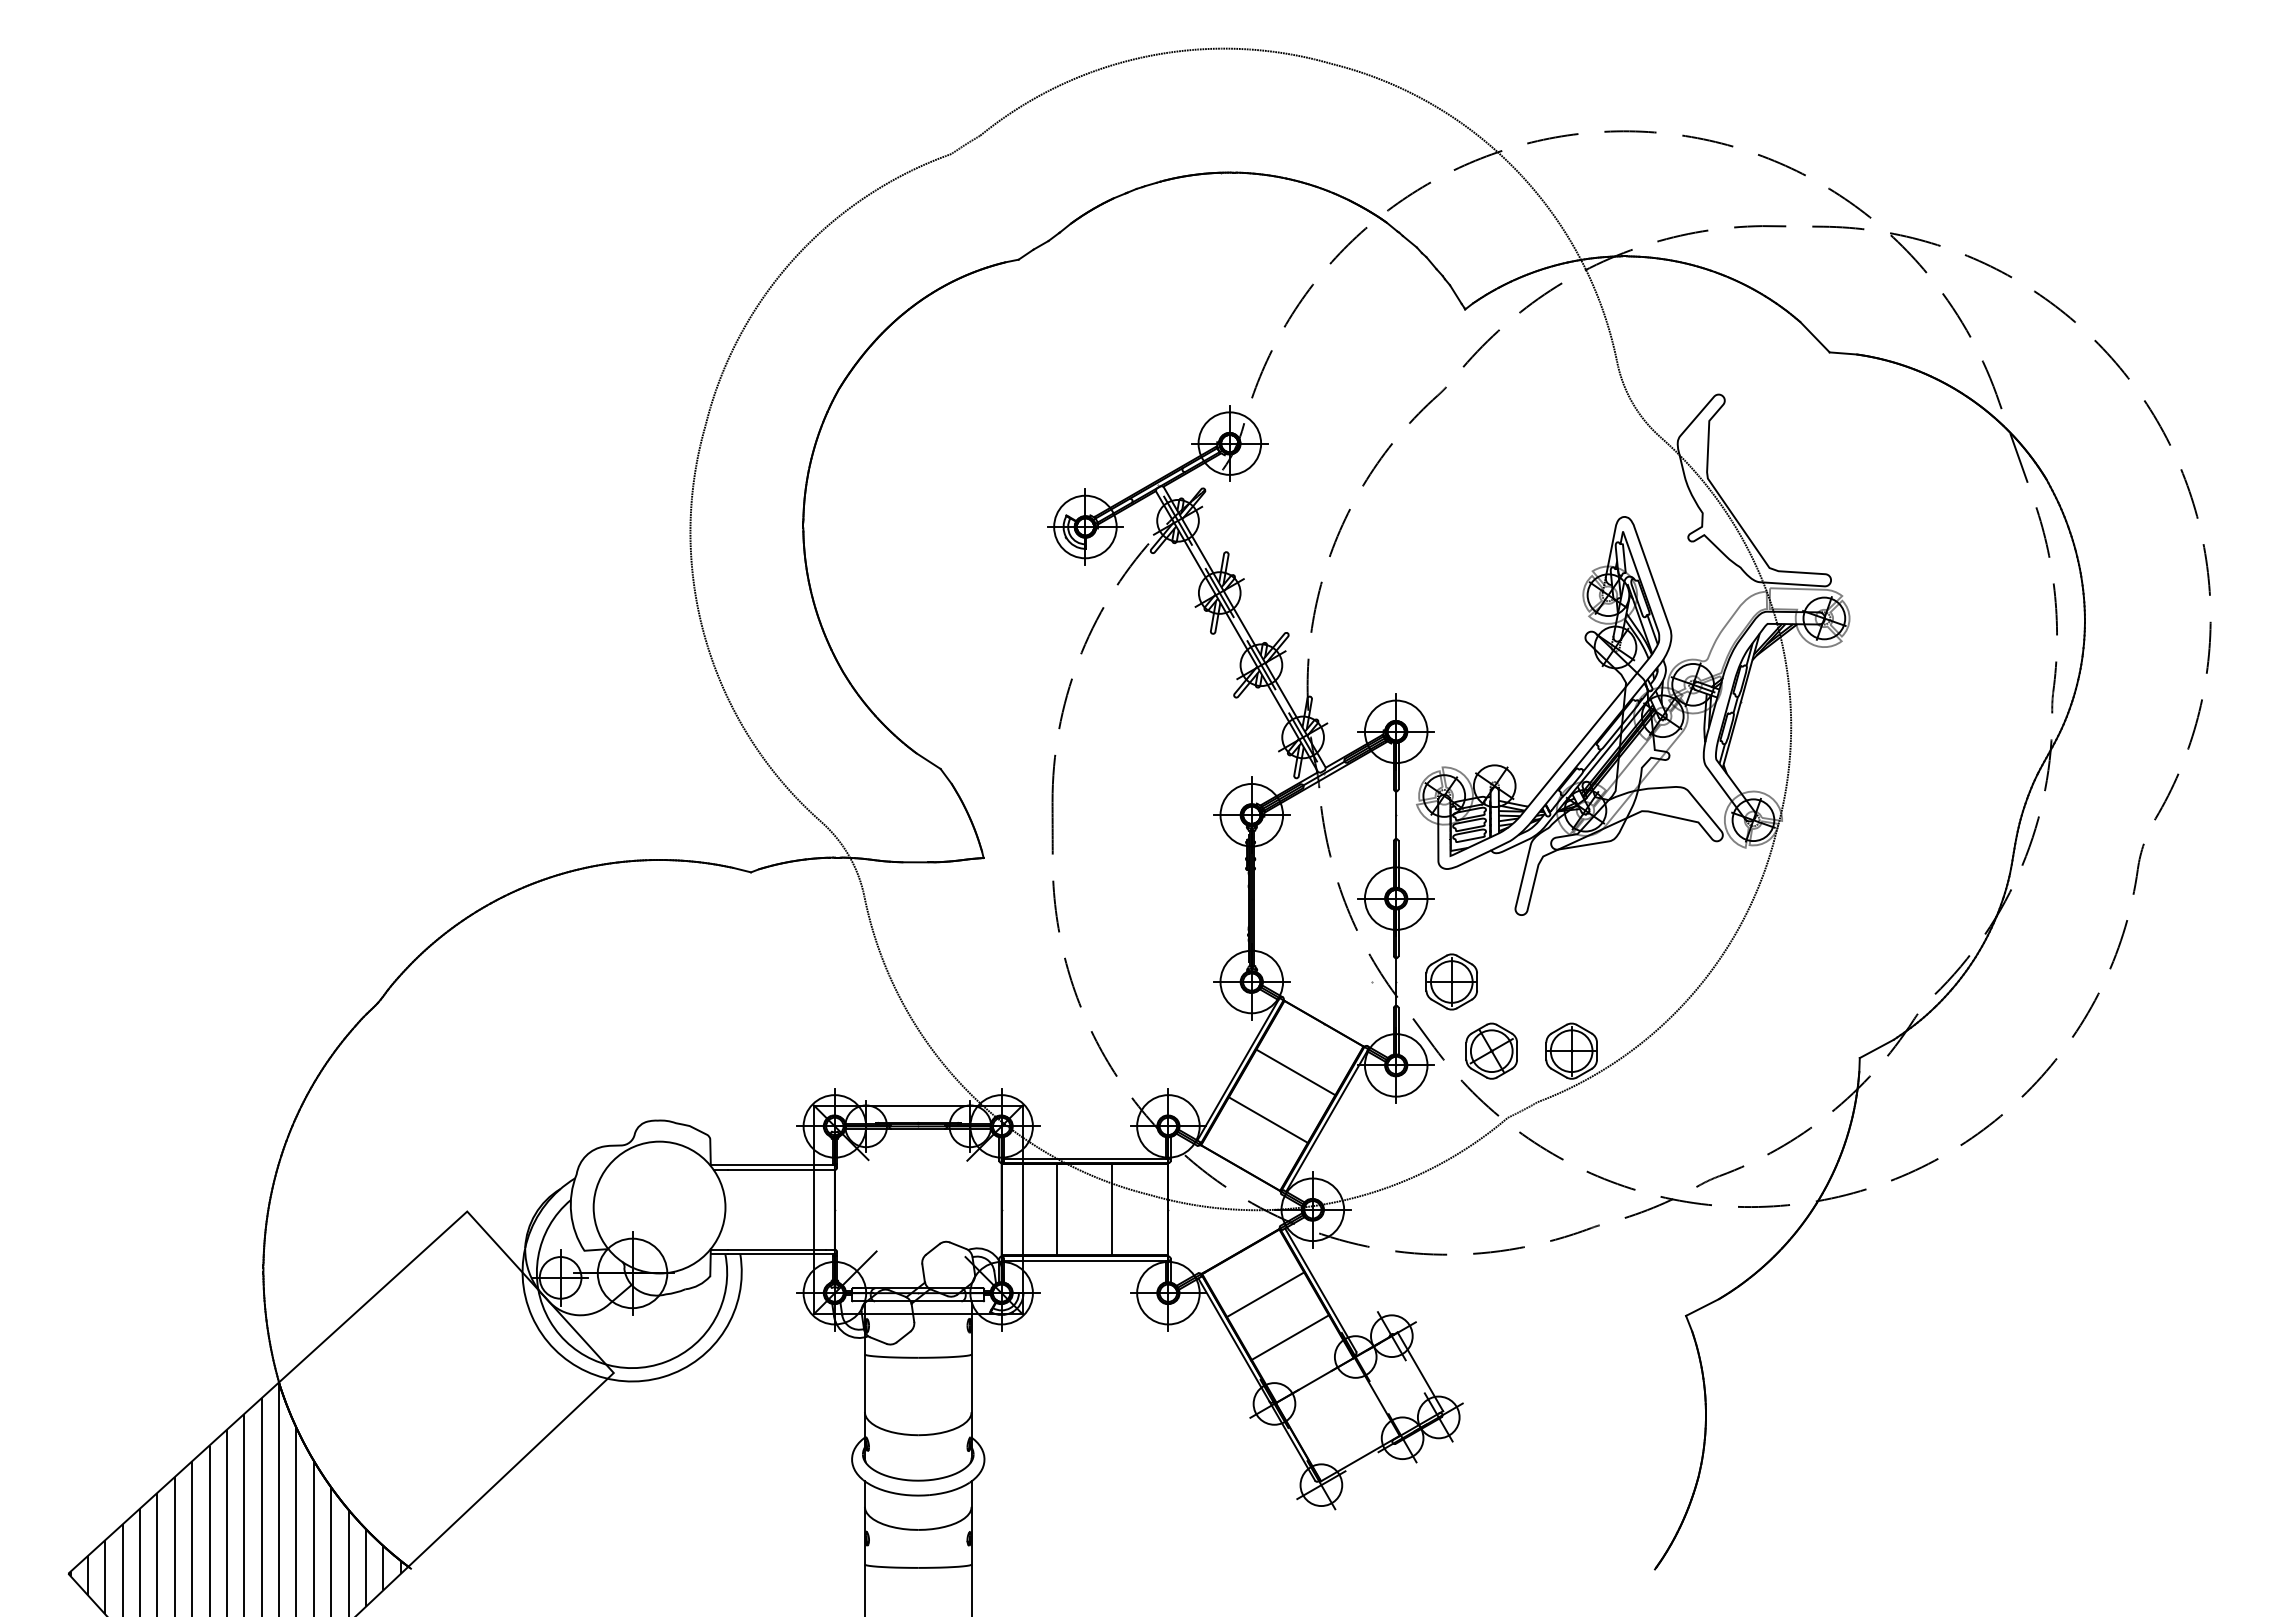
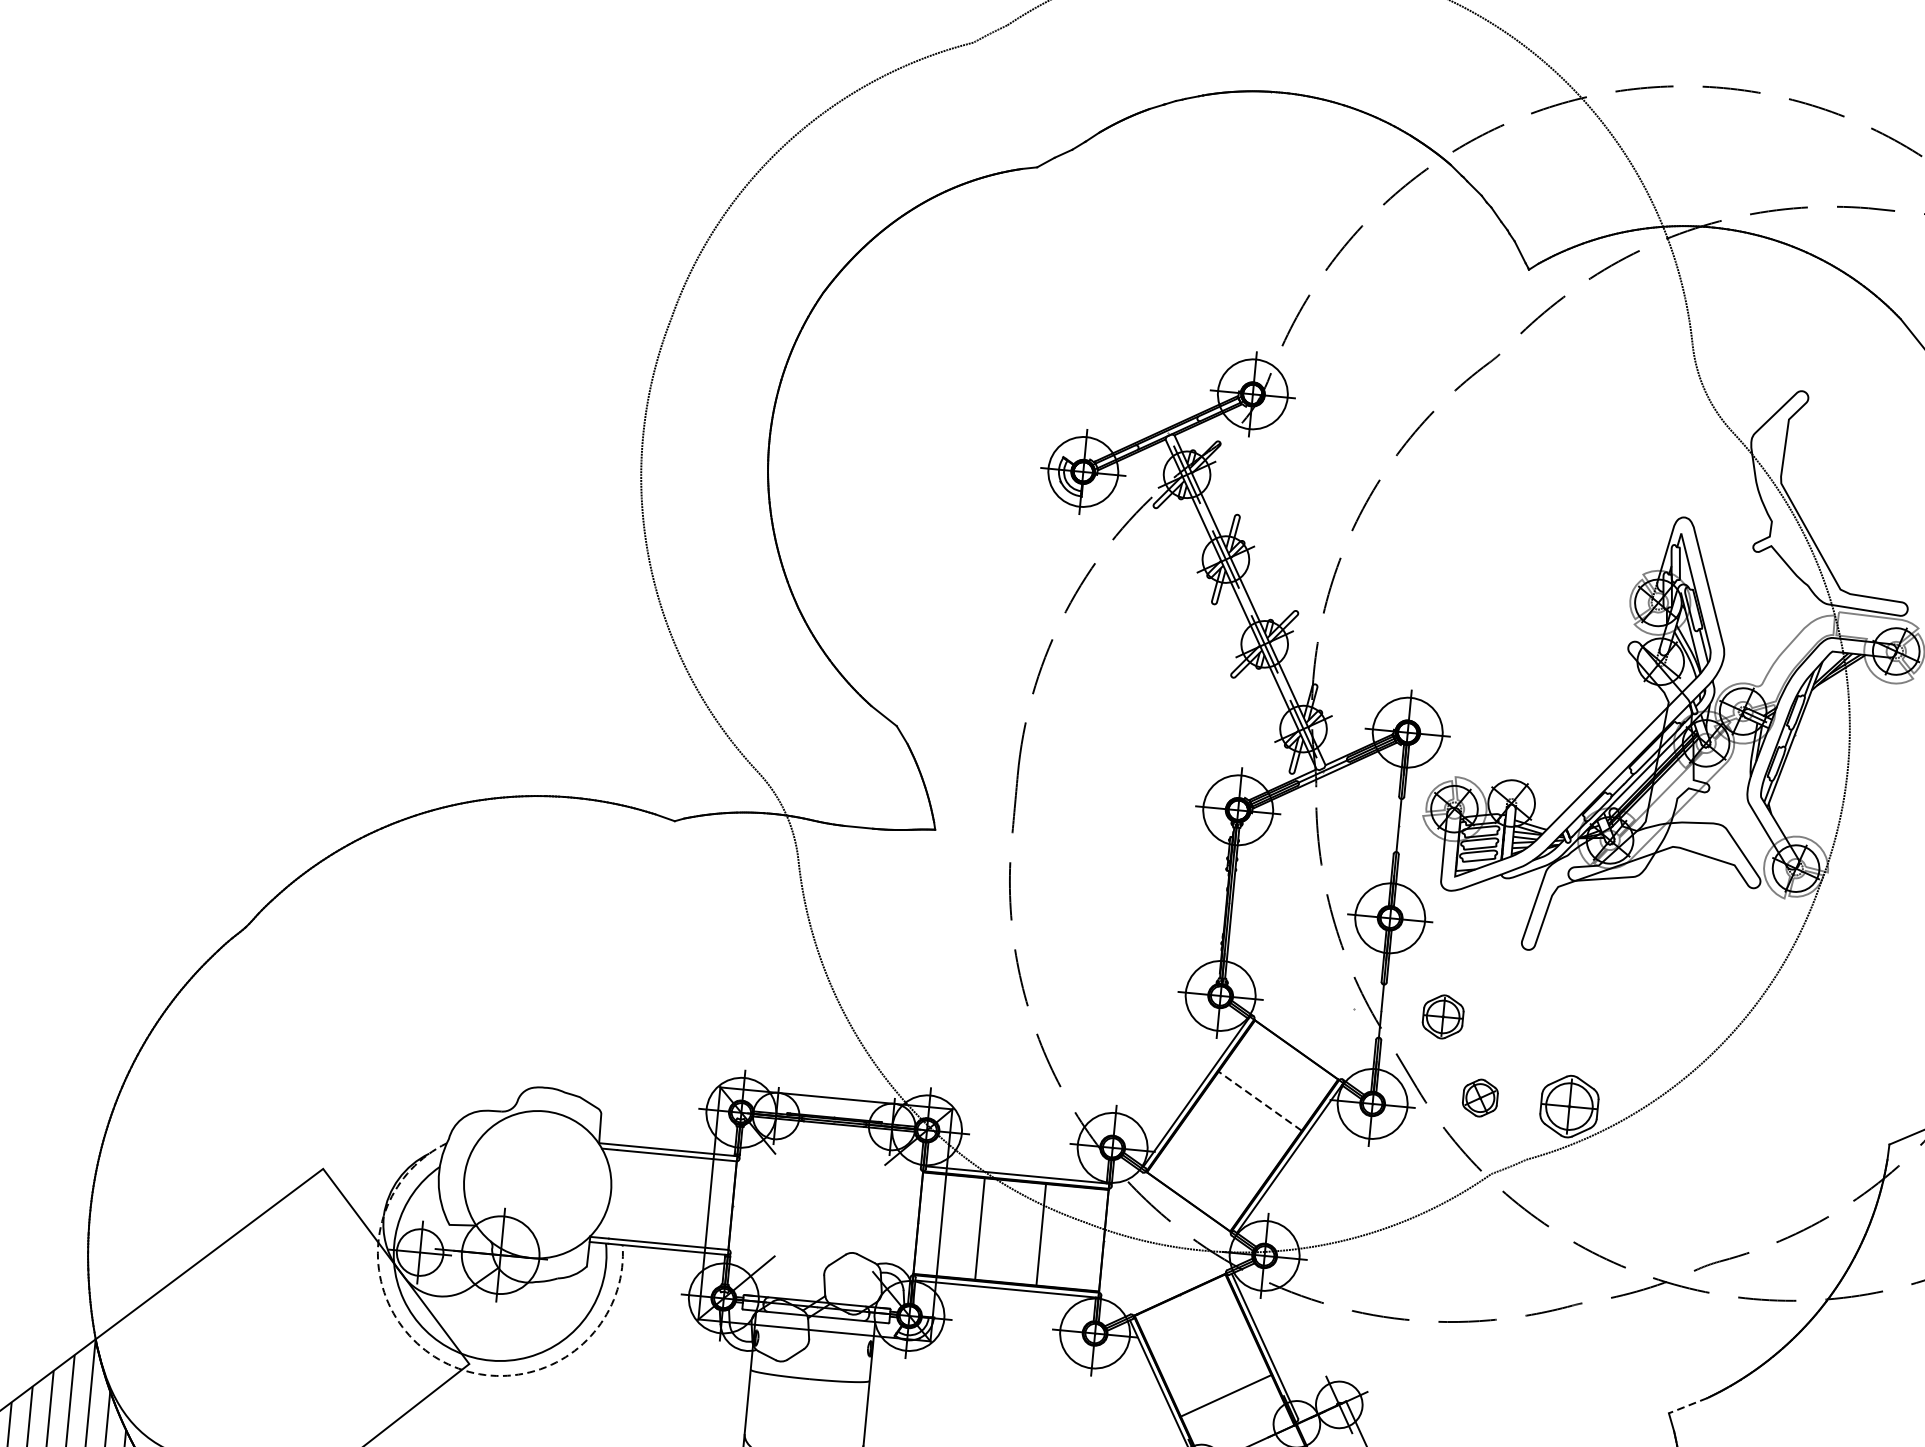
part: (1451, 981) -> (1443, 1016), size x0.7
part: (1491, 1050) -> (1480, 1097), size x0.6
line: (1295, 1072) -> (1259, 1101), solid -> dashed
line: (1267, 1119) -> (1223, 1150), removed
line: (1265, 1294) -> (1203, 1345), removed
line: (1702, 1307) -> (1688, 1405), solid -> dashed
arc: (586, 1371) -> (439, 1359), solid -> dashed

